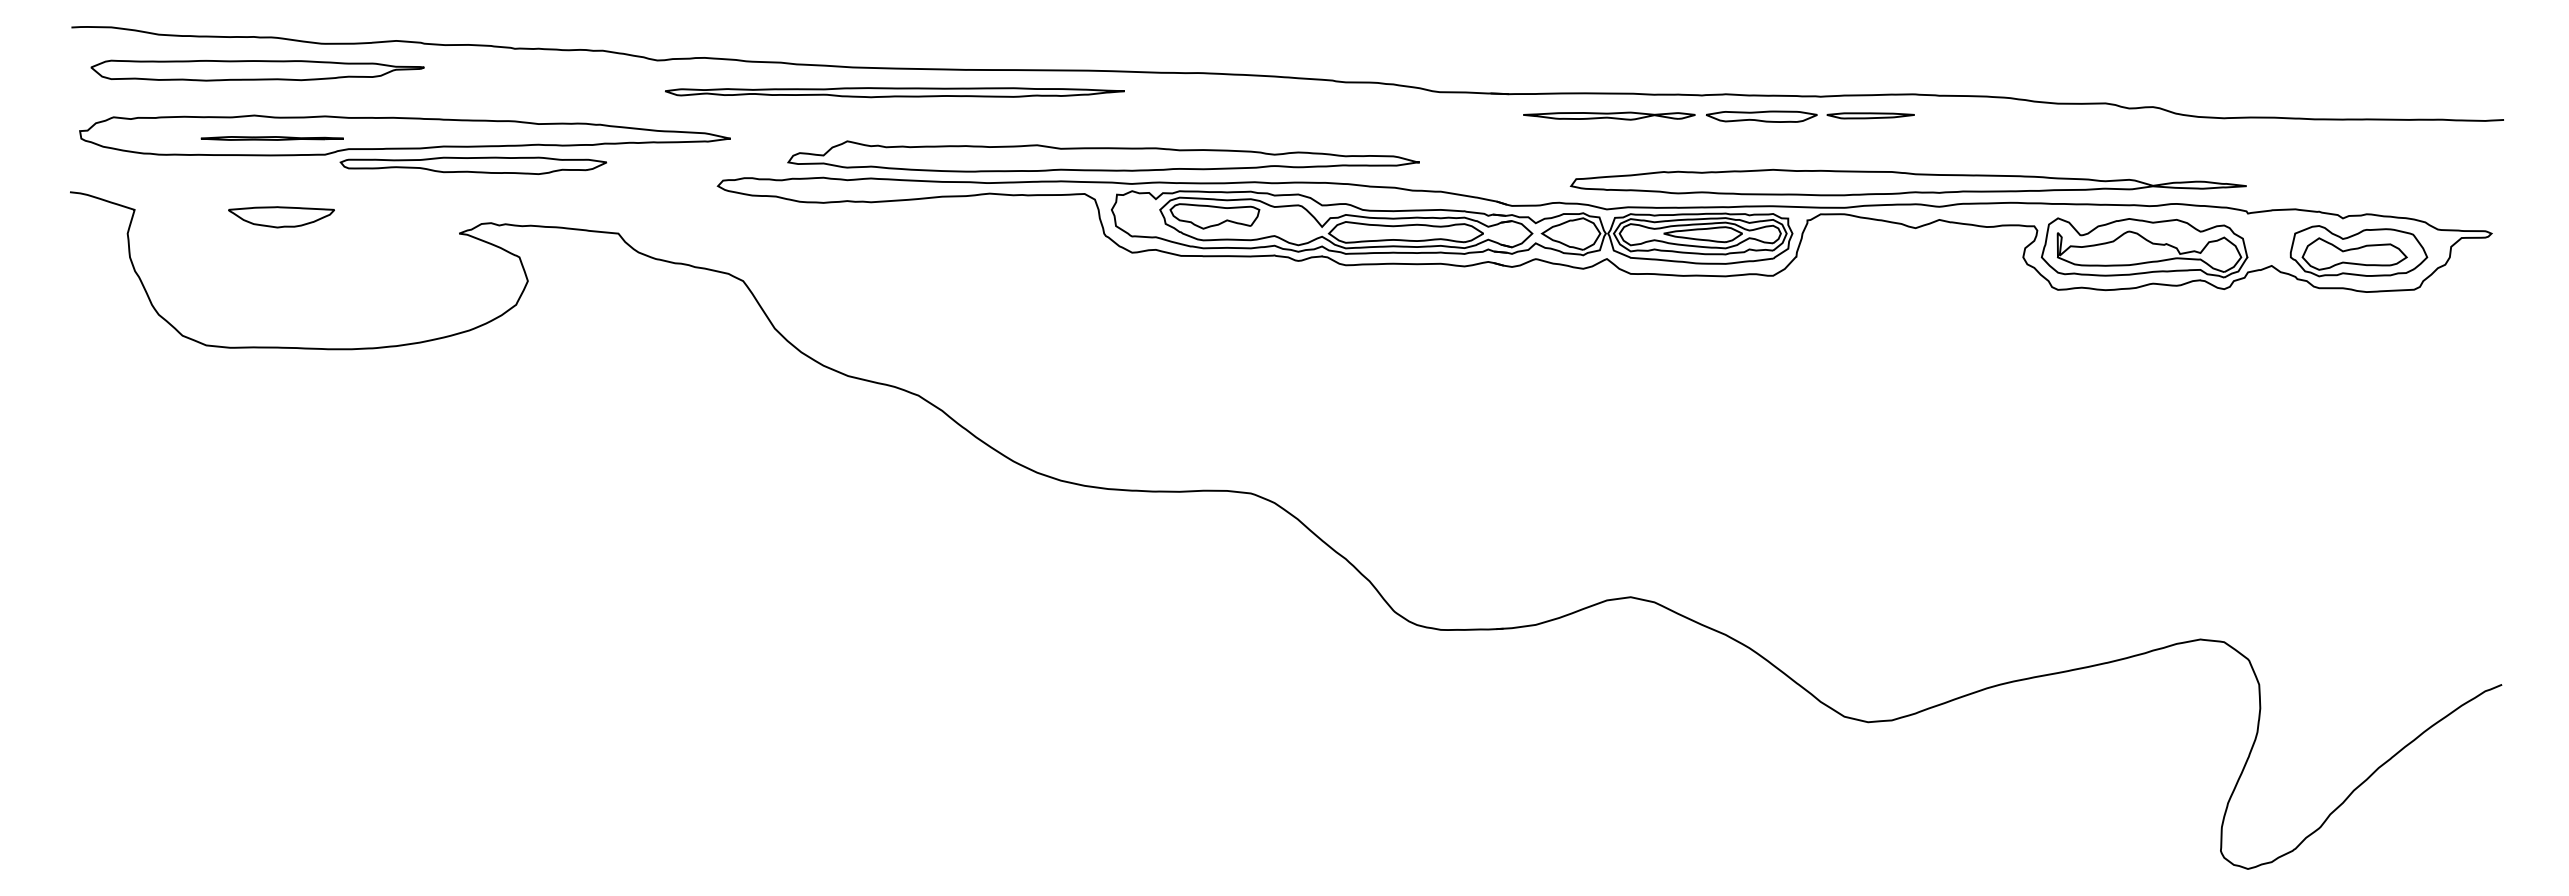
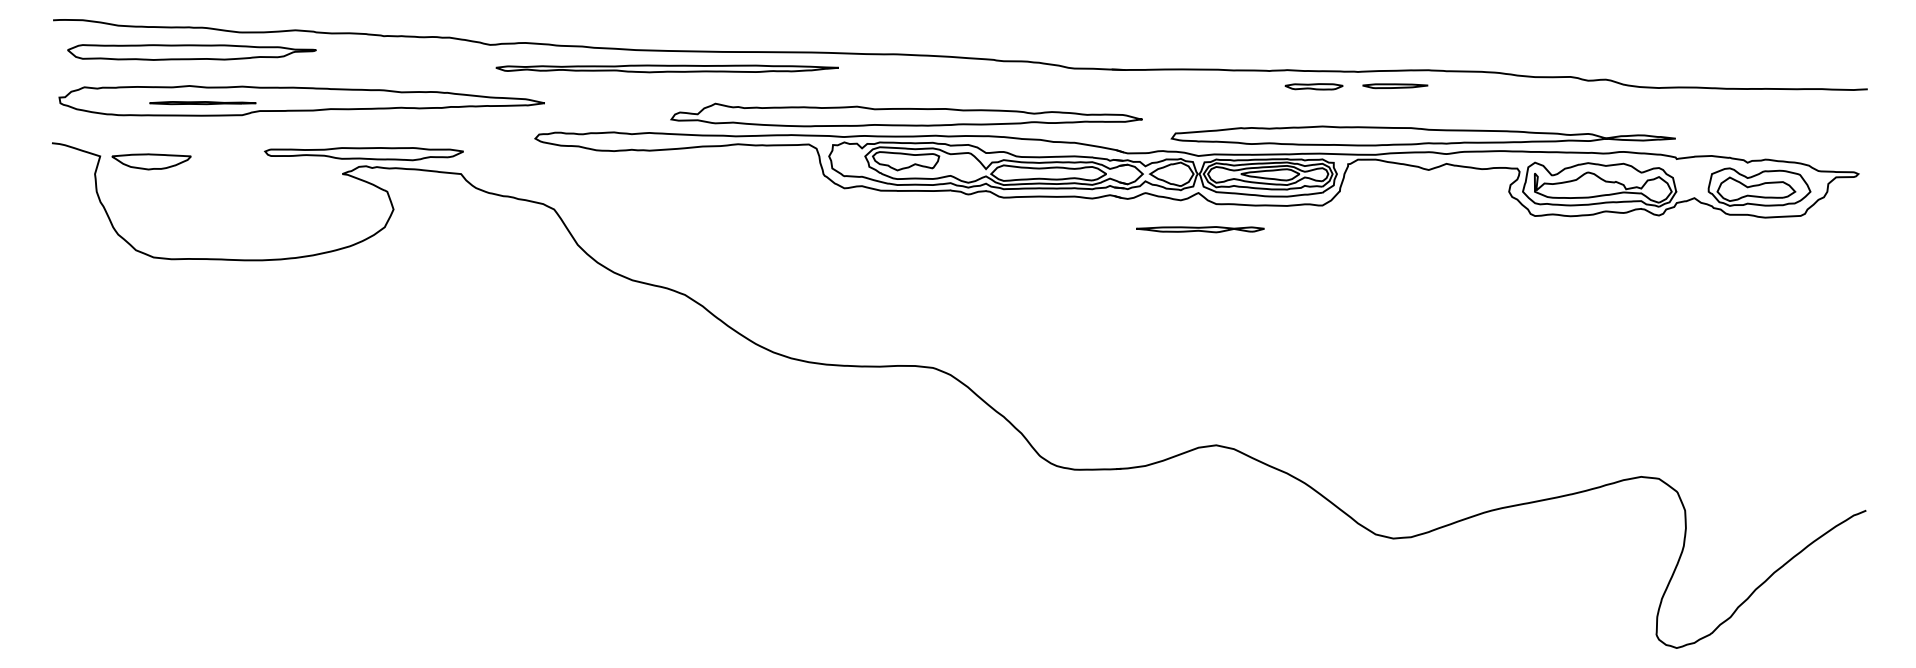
part: (1609, 115) -> (1200, 229), moved
part: (1761, 116) -> (1313, 86), size x0.7
part: (1103, 156) -> (906, 115), moved
part: (473, 165) -> (364, 153), moved
part: (281, 217) -> (151, 162), moved

